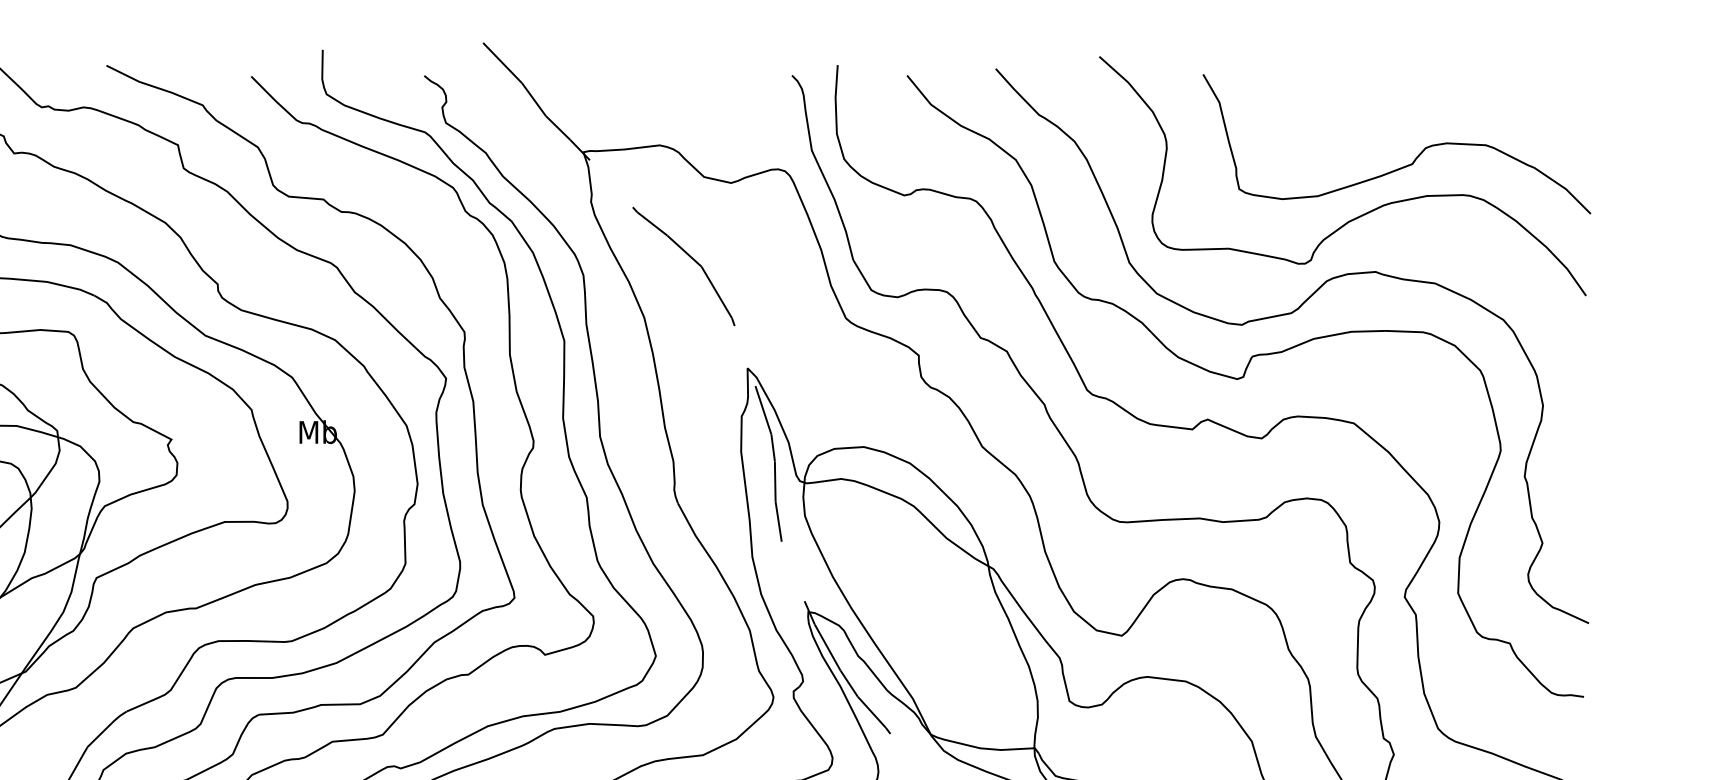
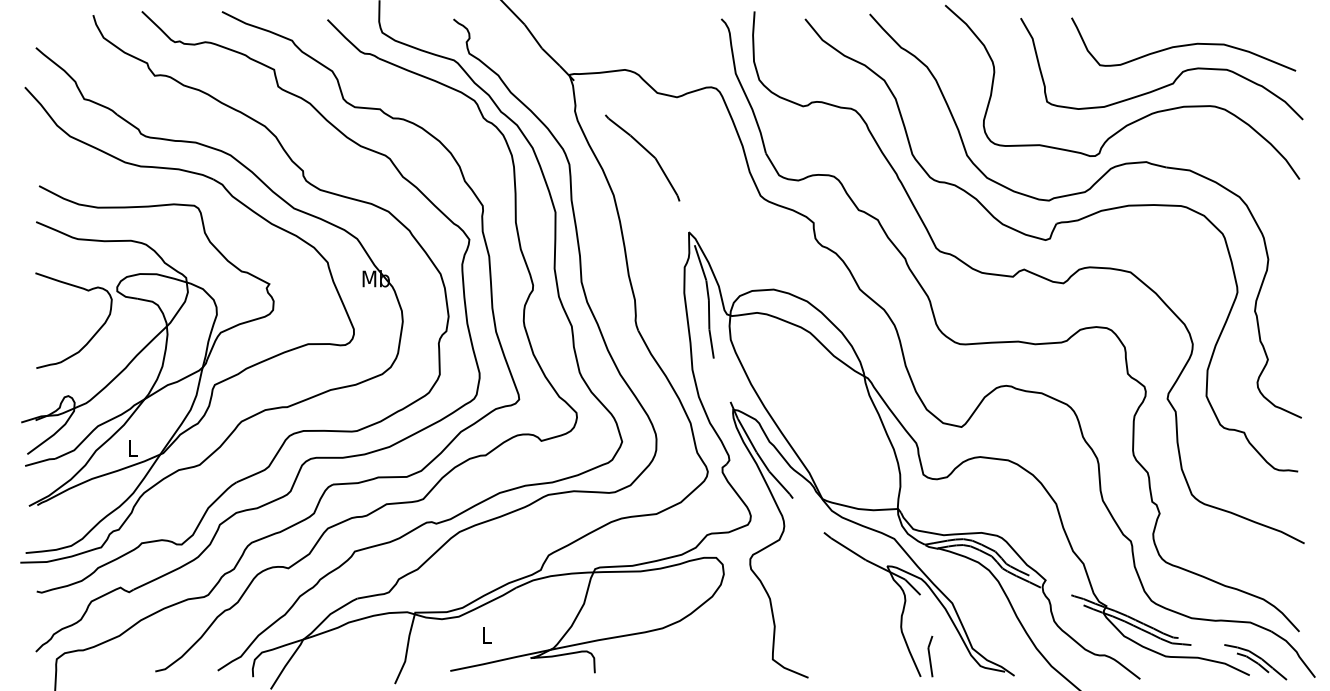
curve: (1426, 110) -> (1183, 44), added

